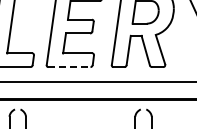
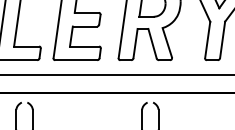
line: (69, 67) -> (76, 60), dashed -> solid

